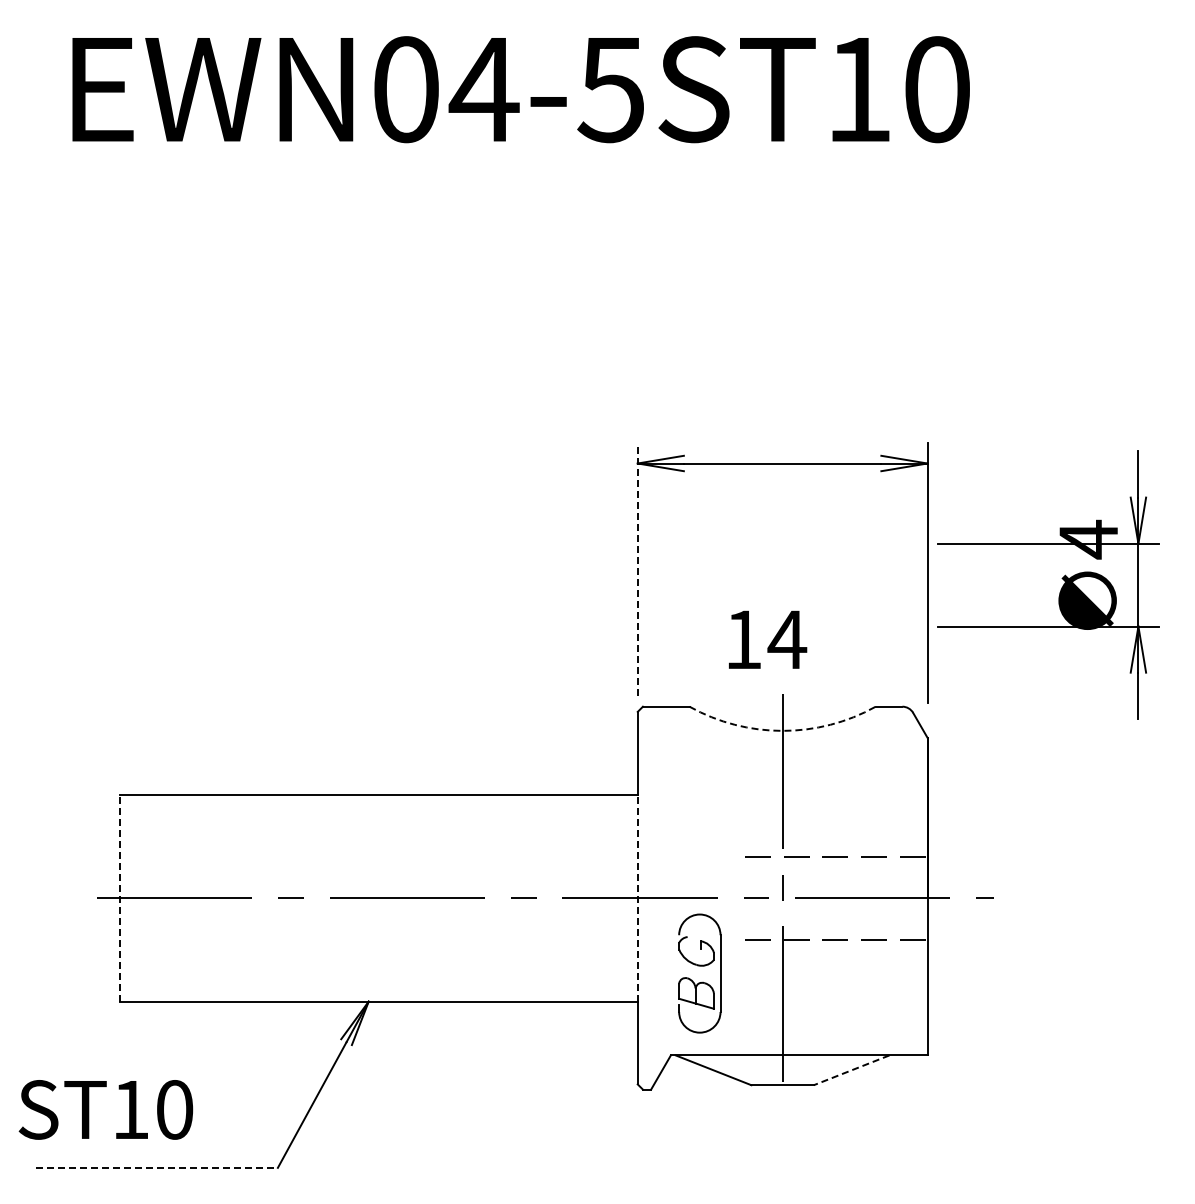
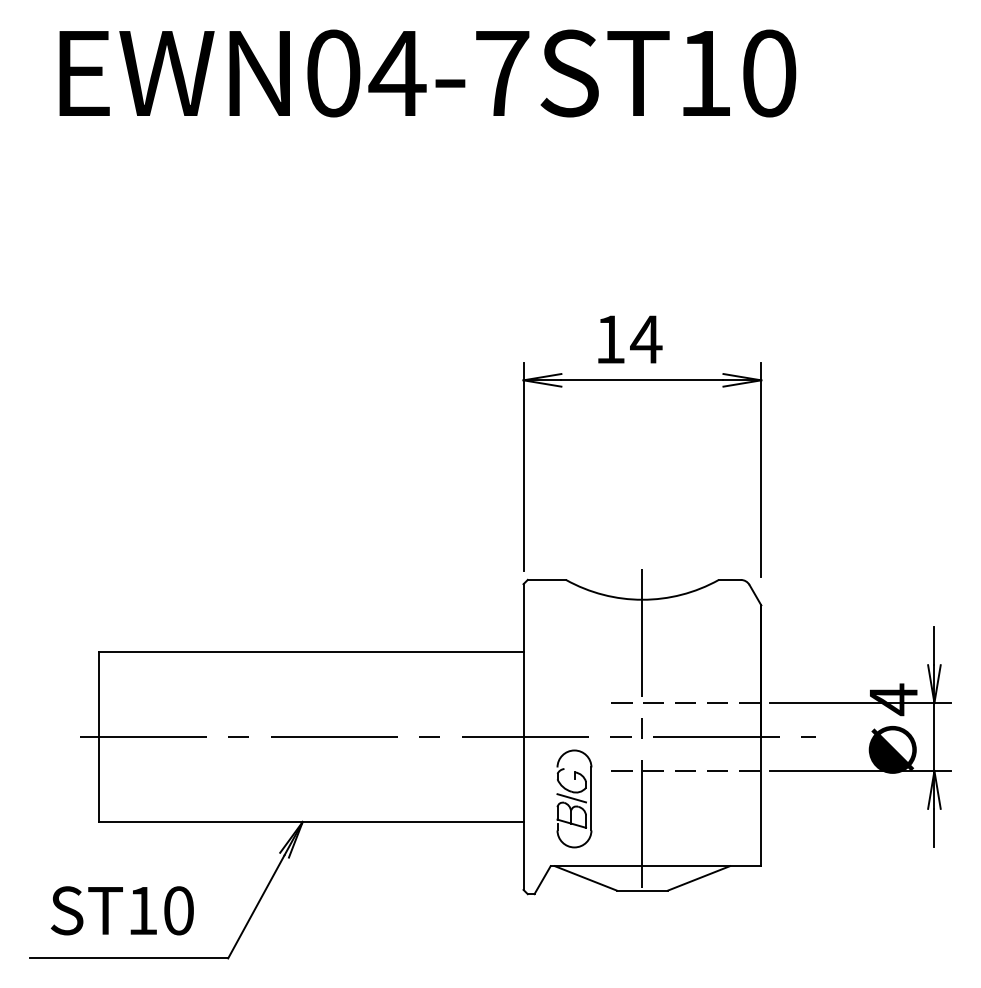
text: (610, 90) -> (501, 74), EWN04-5ST10 -> EWN04-7ST10
line: (637, 569) -> (523, 467), dashed -> solid
part: (1060, 589) -> (870, 740), moved
text: (768, 639) -> (630, 339), moved
arc: (782, 730) -> (642, 599), dashed -> solid
line: (120, 898) -> (99, 737), dashed -> solid
line: (637, 898) -> (523, 737), dashed -> solid
line: (696, 972) -> (571, 798), added
line: (851, 1070) -> (698, 878), dashed -> solid
text: (105, 1109) -> (122, 910), moved
line: (157, 1167) -> (129, 958), dashed -> solid

